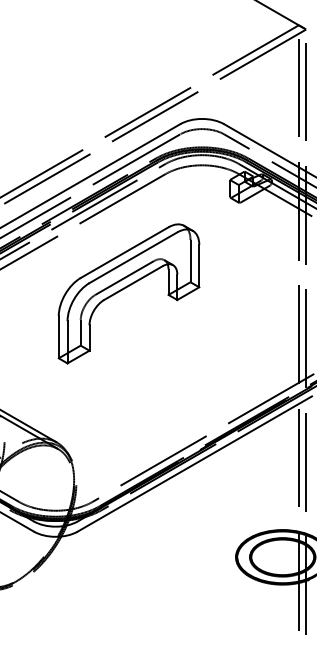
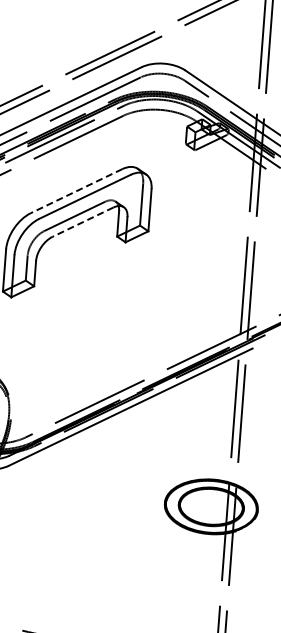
line: (124, 252) -> (76, 190), solid -> dashed
line: (133, 283) -> (83, 222), solid -> dashed

